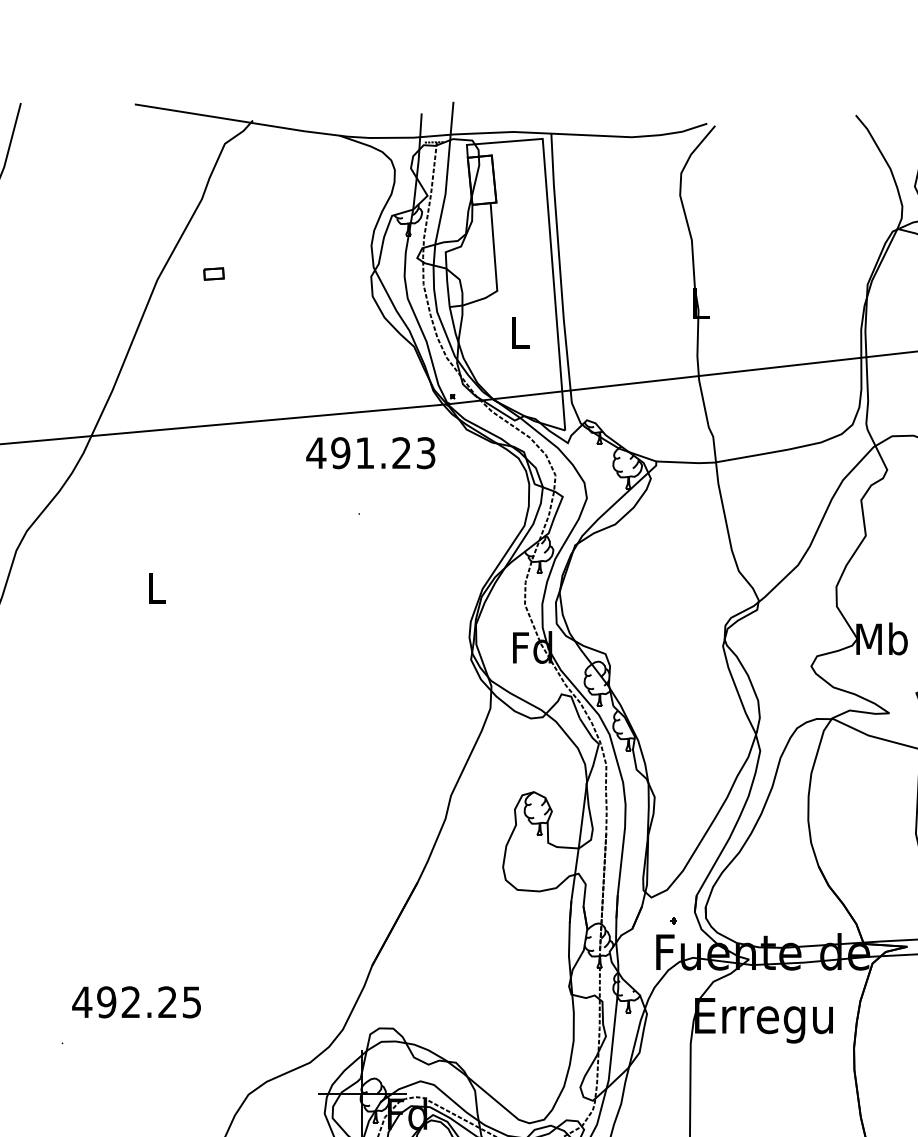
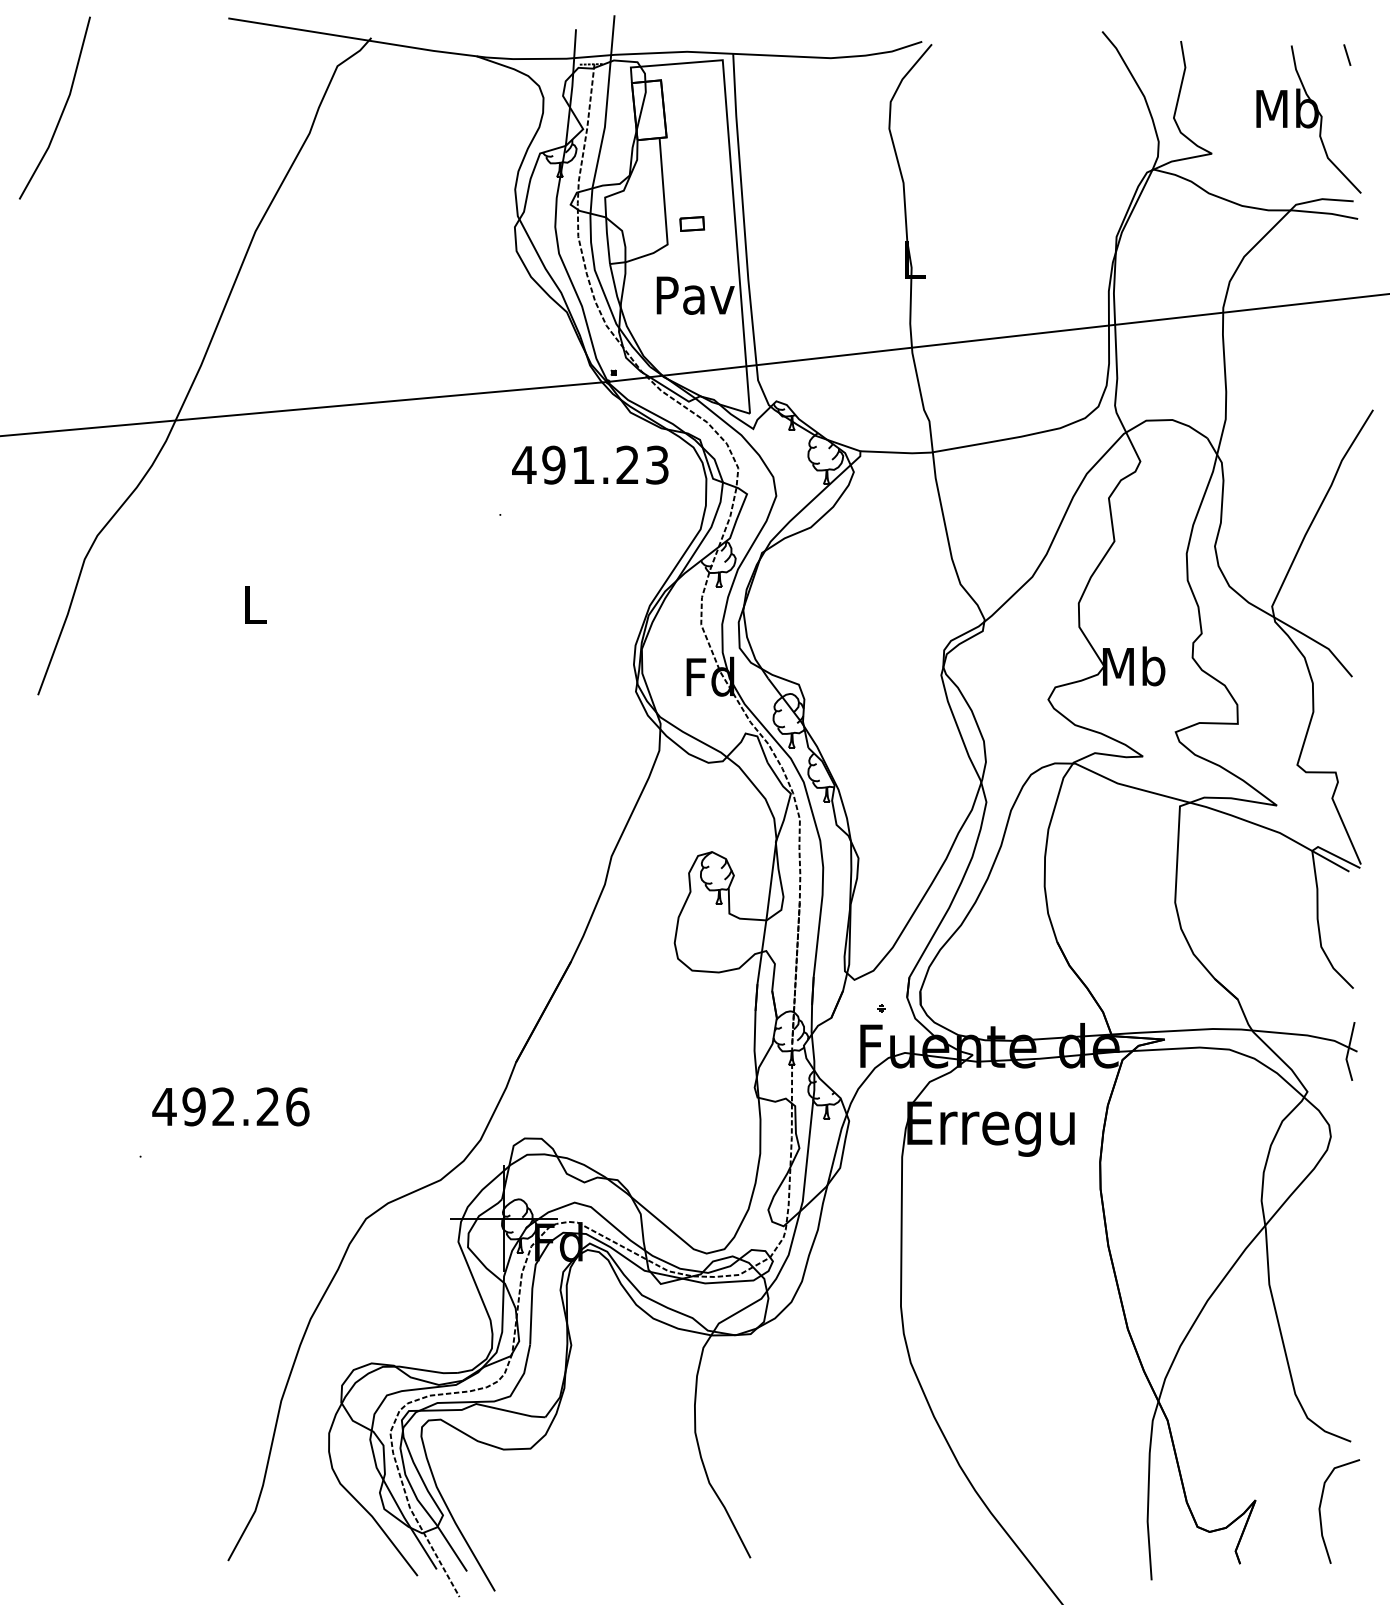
part: (214, 273) -> (692, 223), moved
text: (520, 332) -> (695, 295), L -> Pav
text: (370, 452) -> (590, 464), moved
text: (191, 1001) -> (297, 1106), 492.25 -> 492.26

